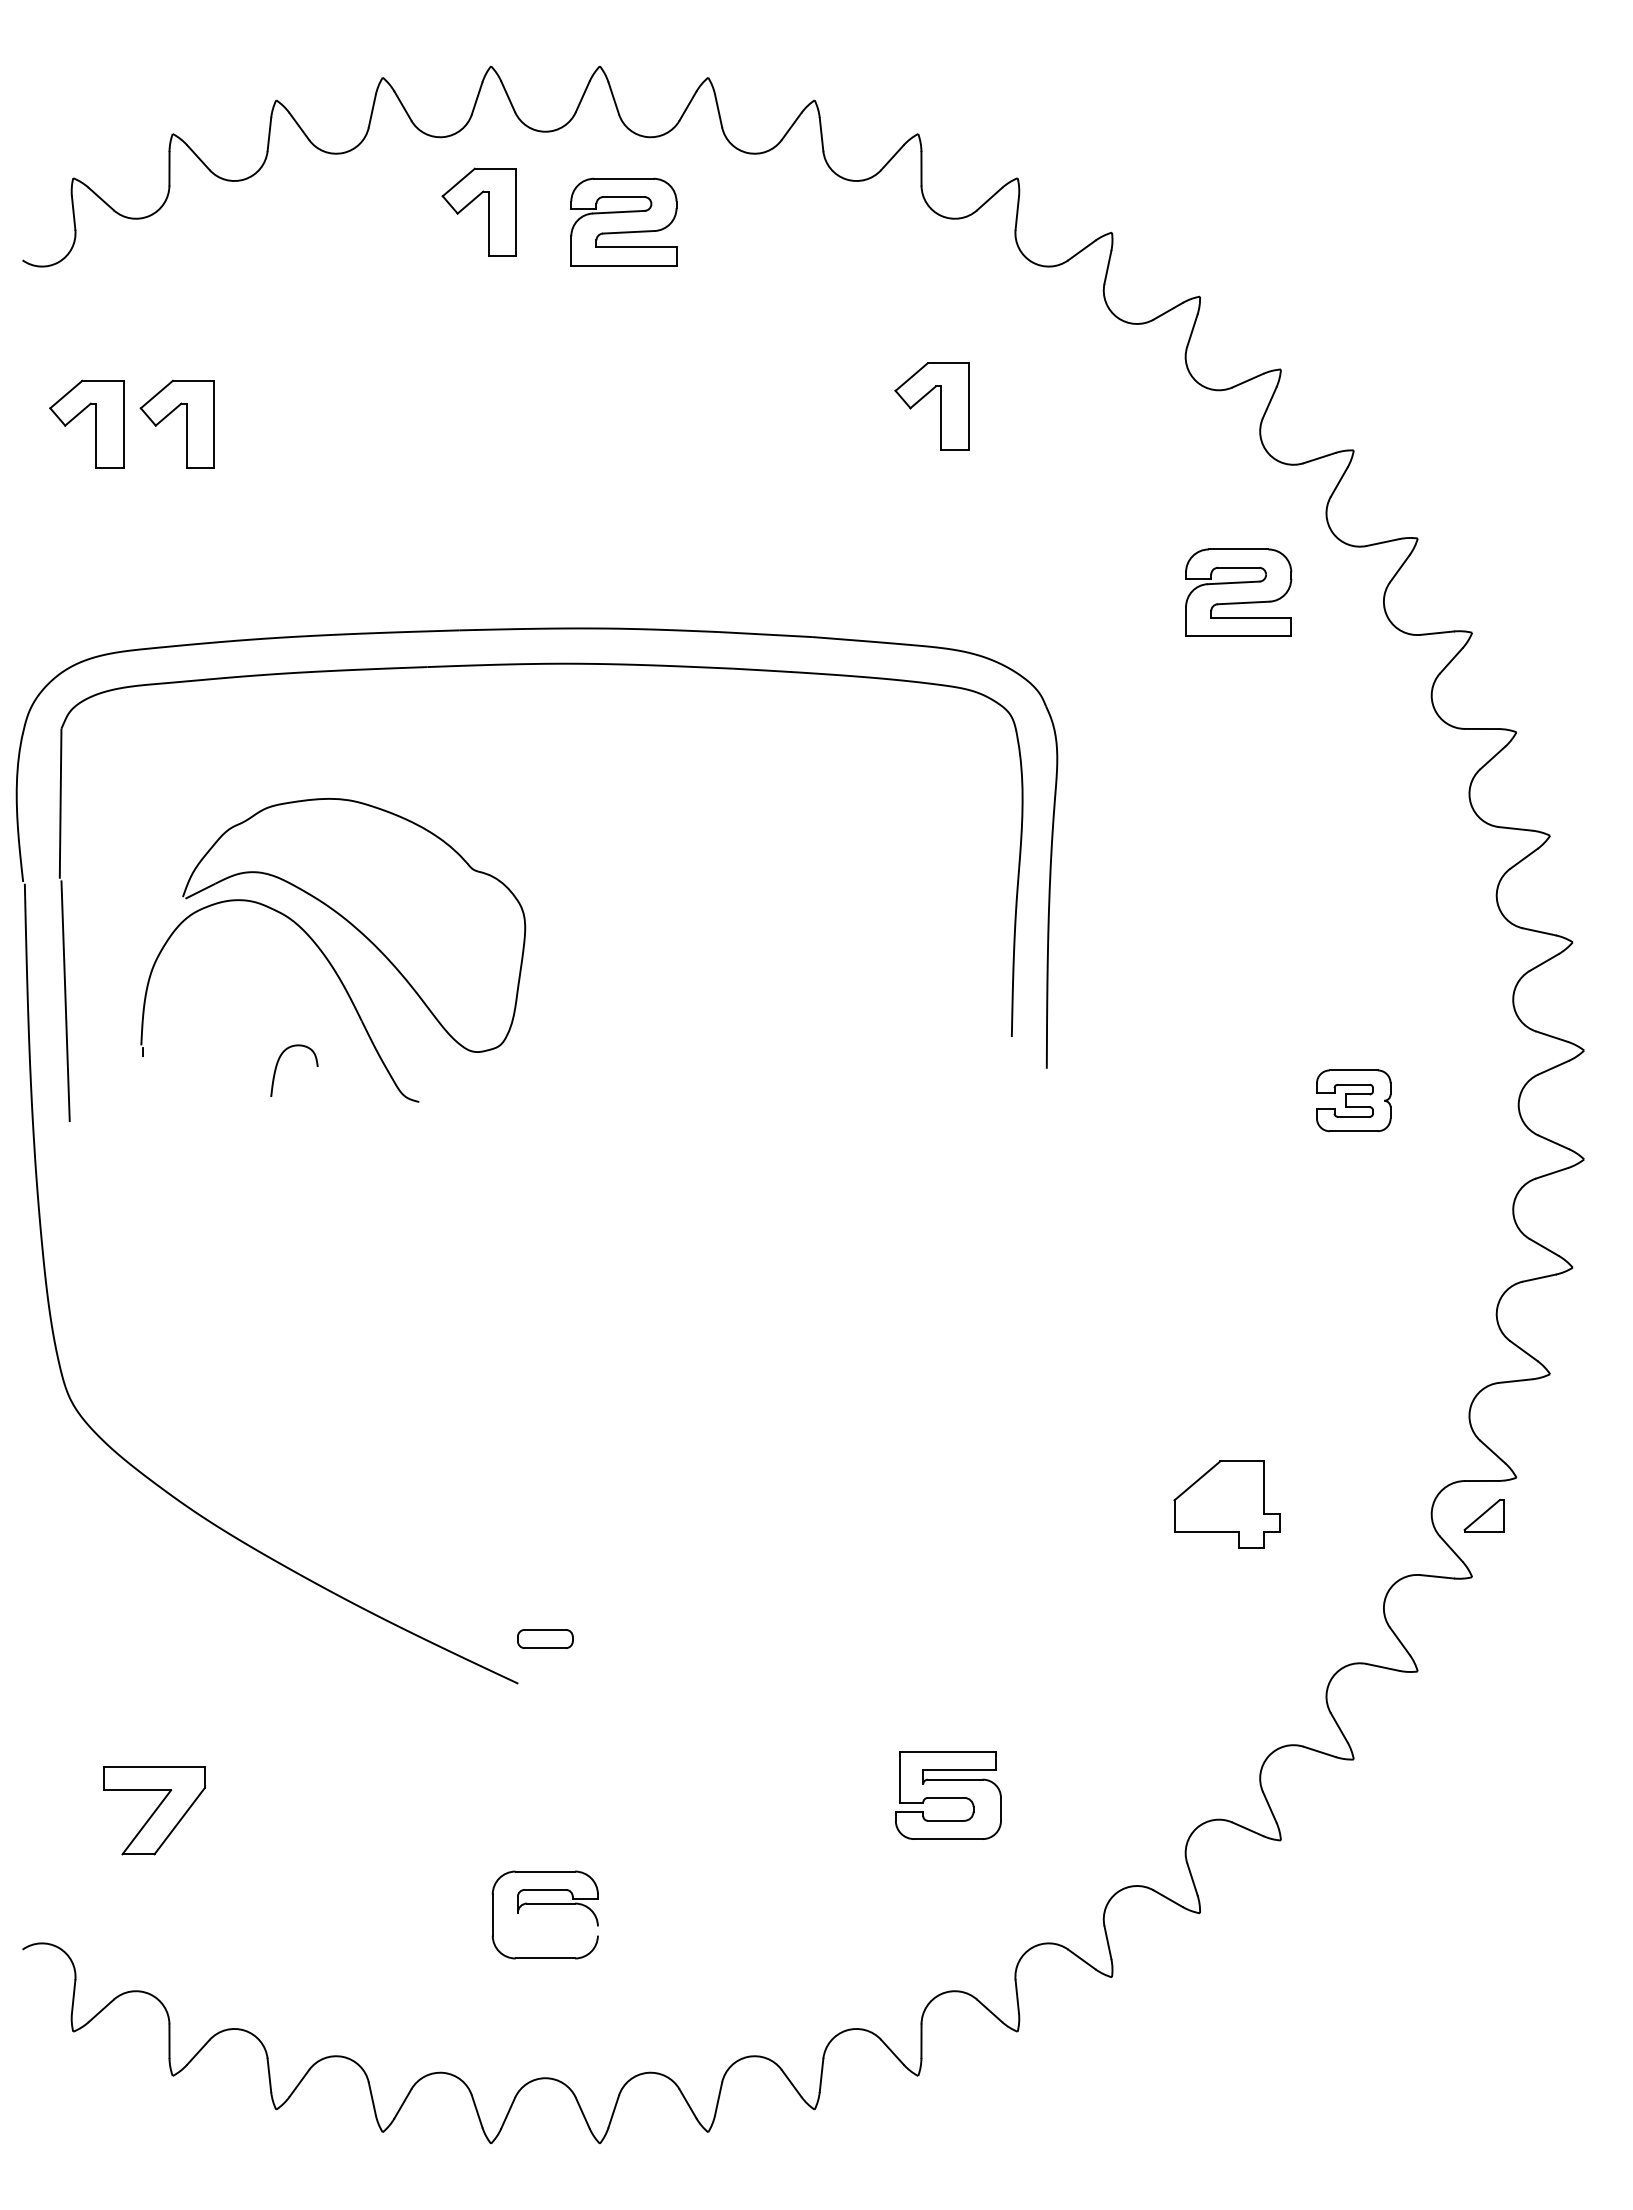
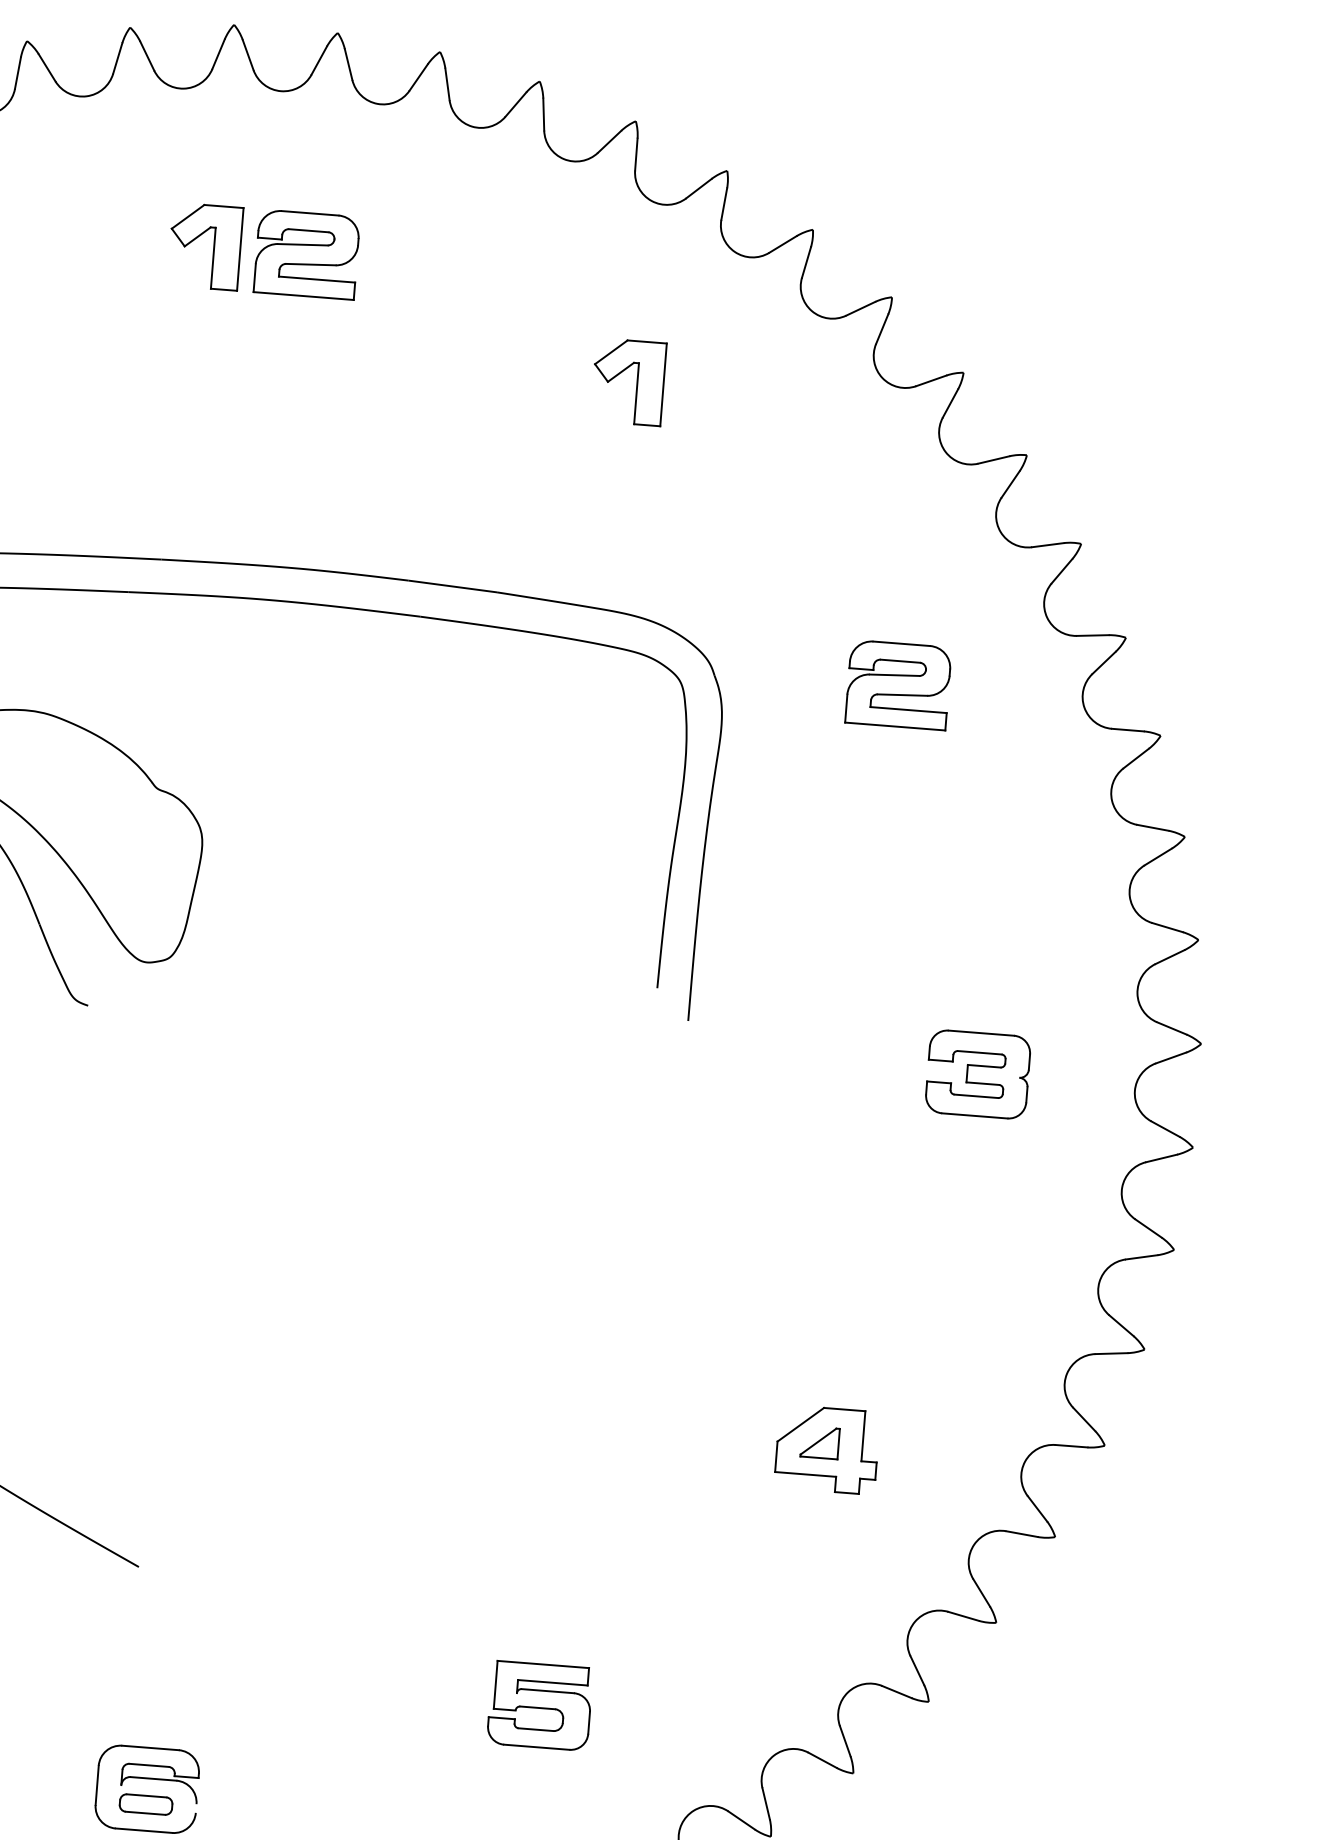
part: (488, 211) -> (214, 246), moved
part: (623, 221) -> (306, 253), moved
part: (1238, 592) -> (898, 684), moved
part: (1353, 1100) -> (977, 1074), size x1.43
part: (1483, 1515) -> (819, 1442), moved
part: (545, 1638) -> (146, 1804), moved

